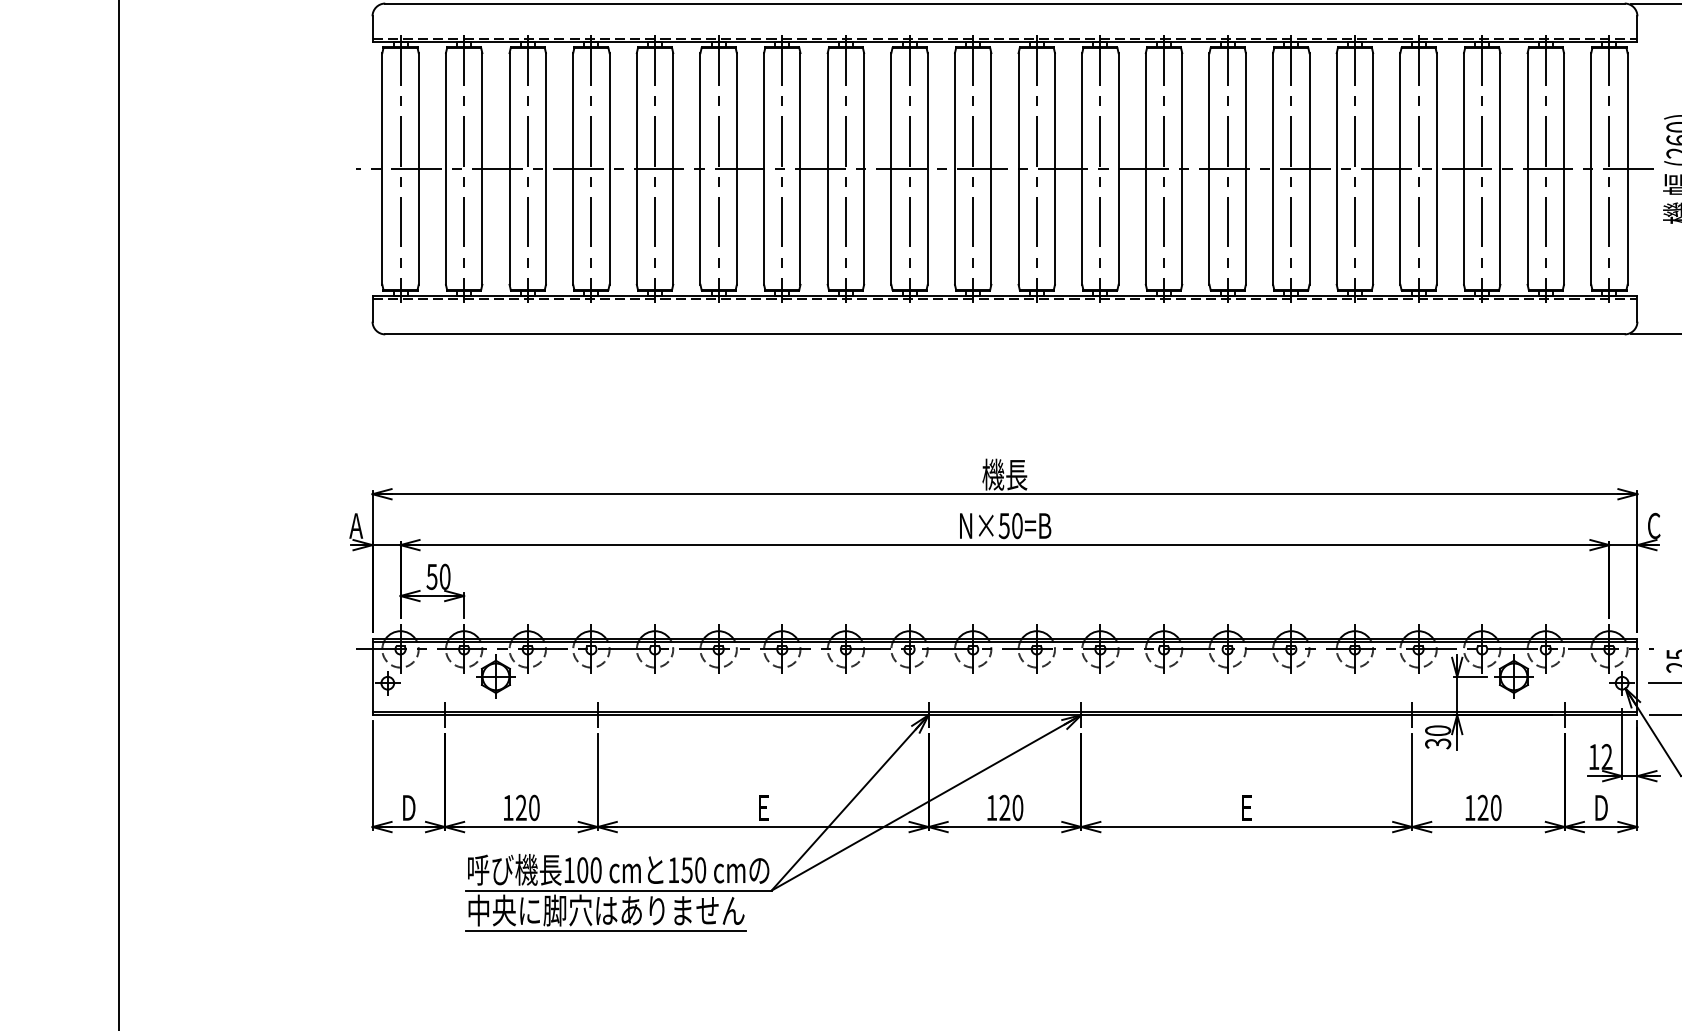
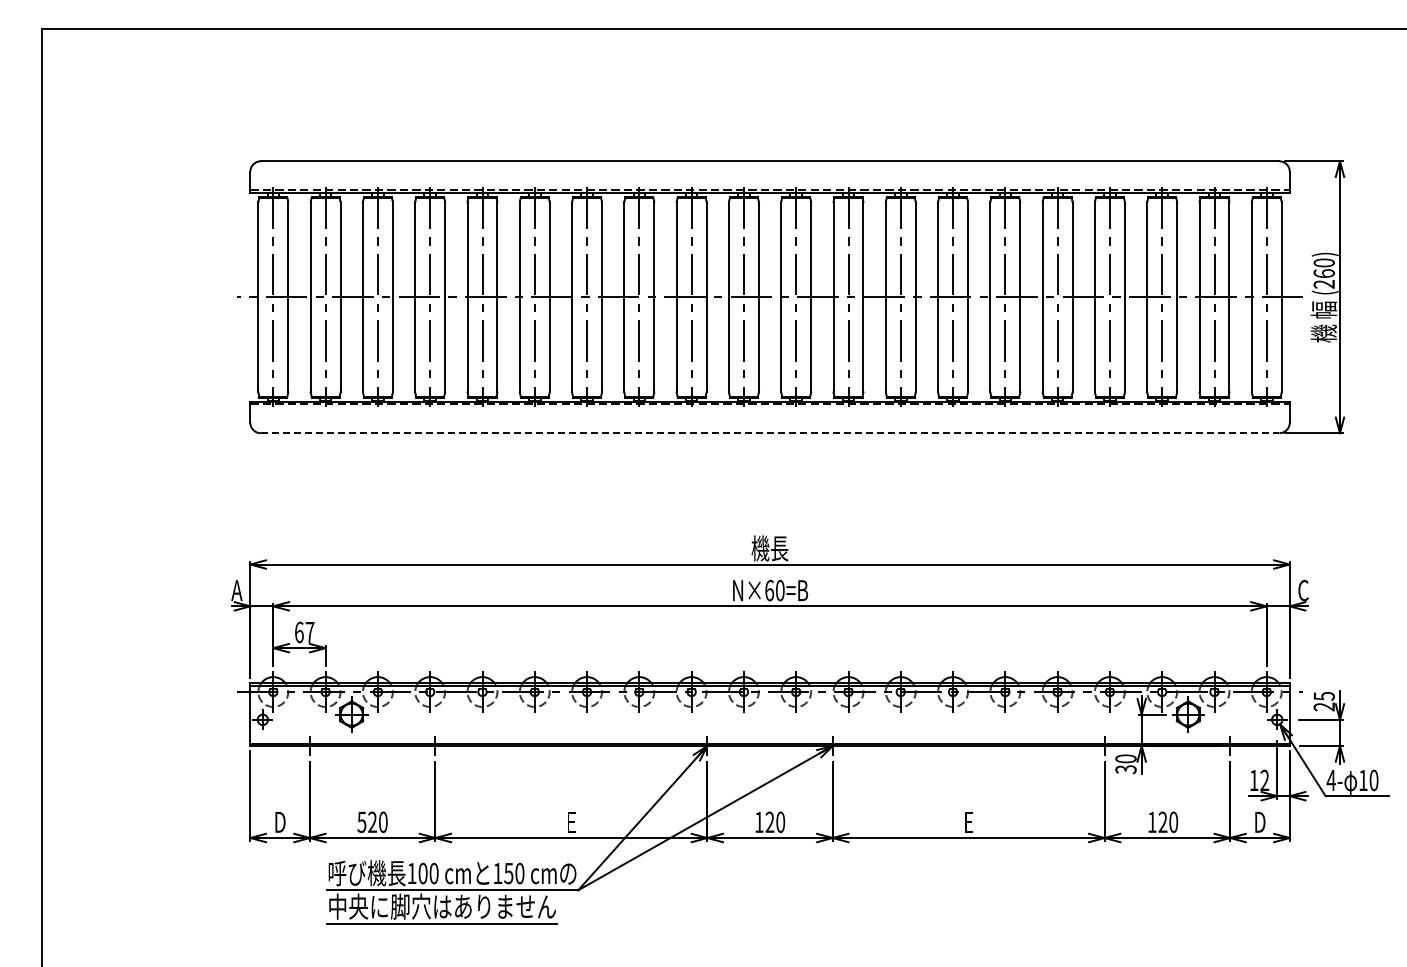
line: (1005, 334) -> (770, 433), solid -> dashed
text: (1004, 525) -> (769, 590), N×50=B -> N×60=B
text: (438, 576) -> (304, 632), 50 -> 67
text: (507, 808) -> (361, 822), 120 -> 520

